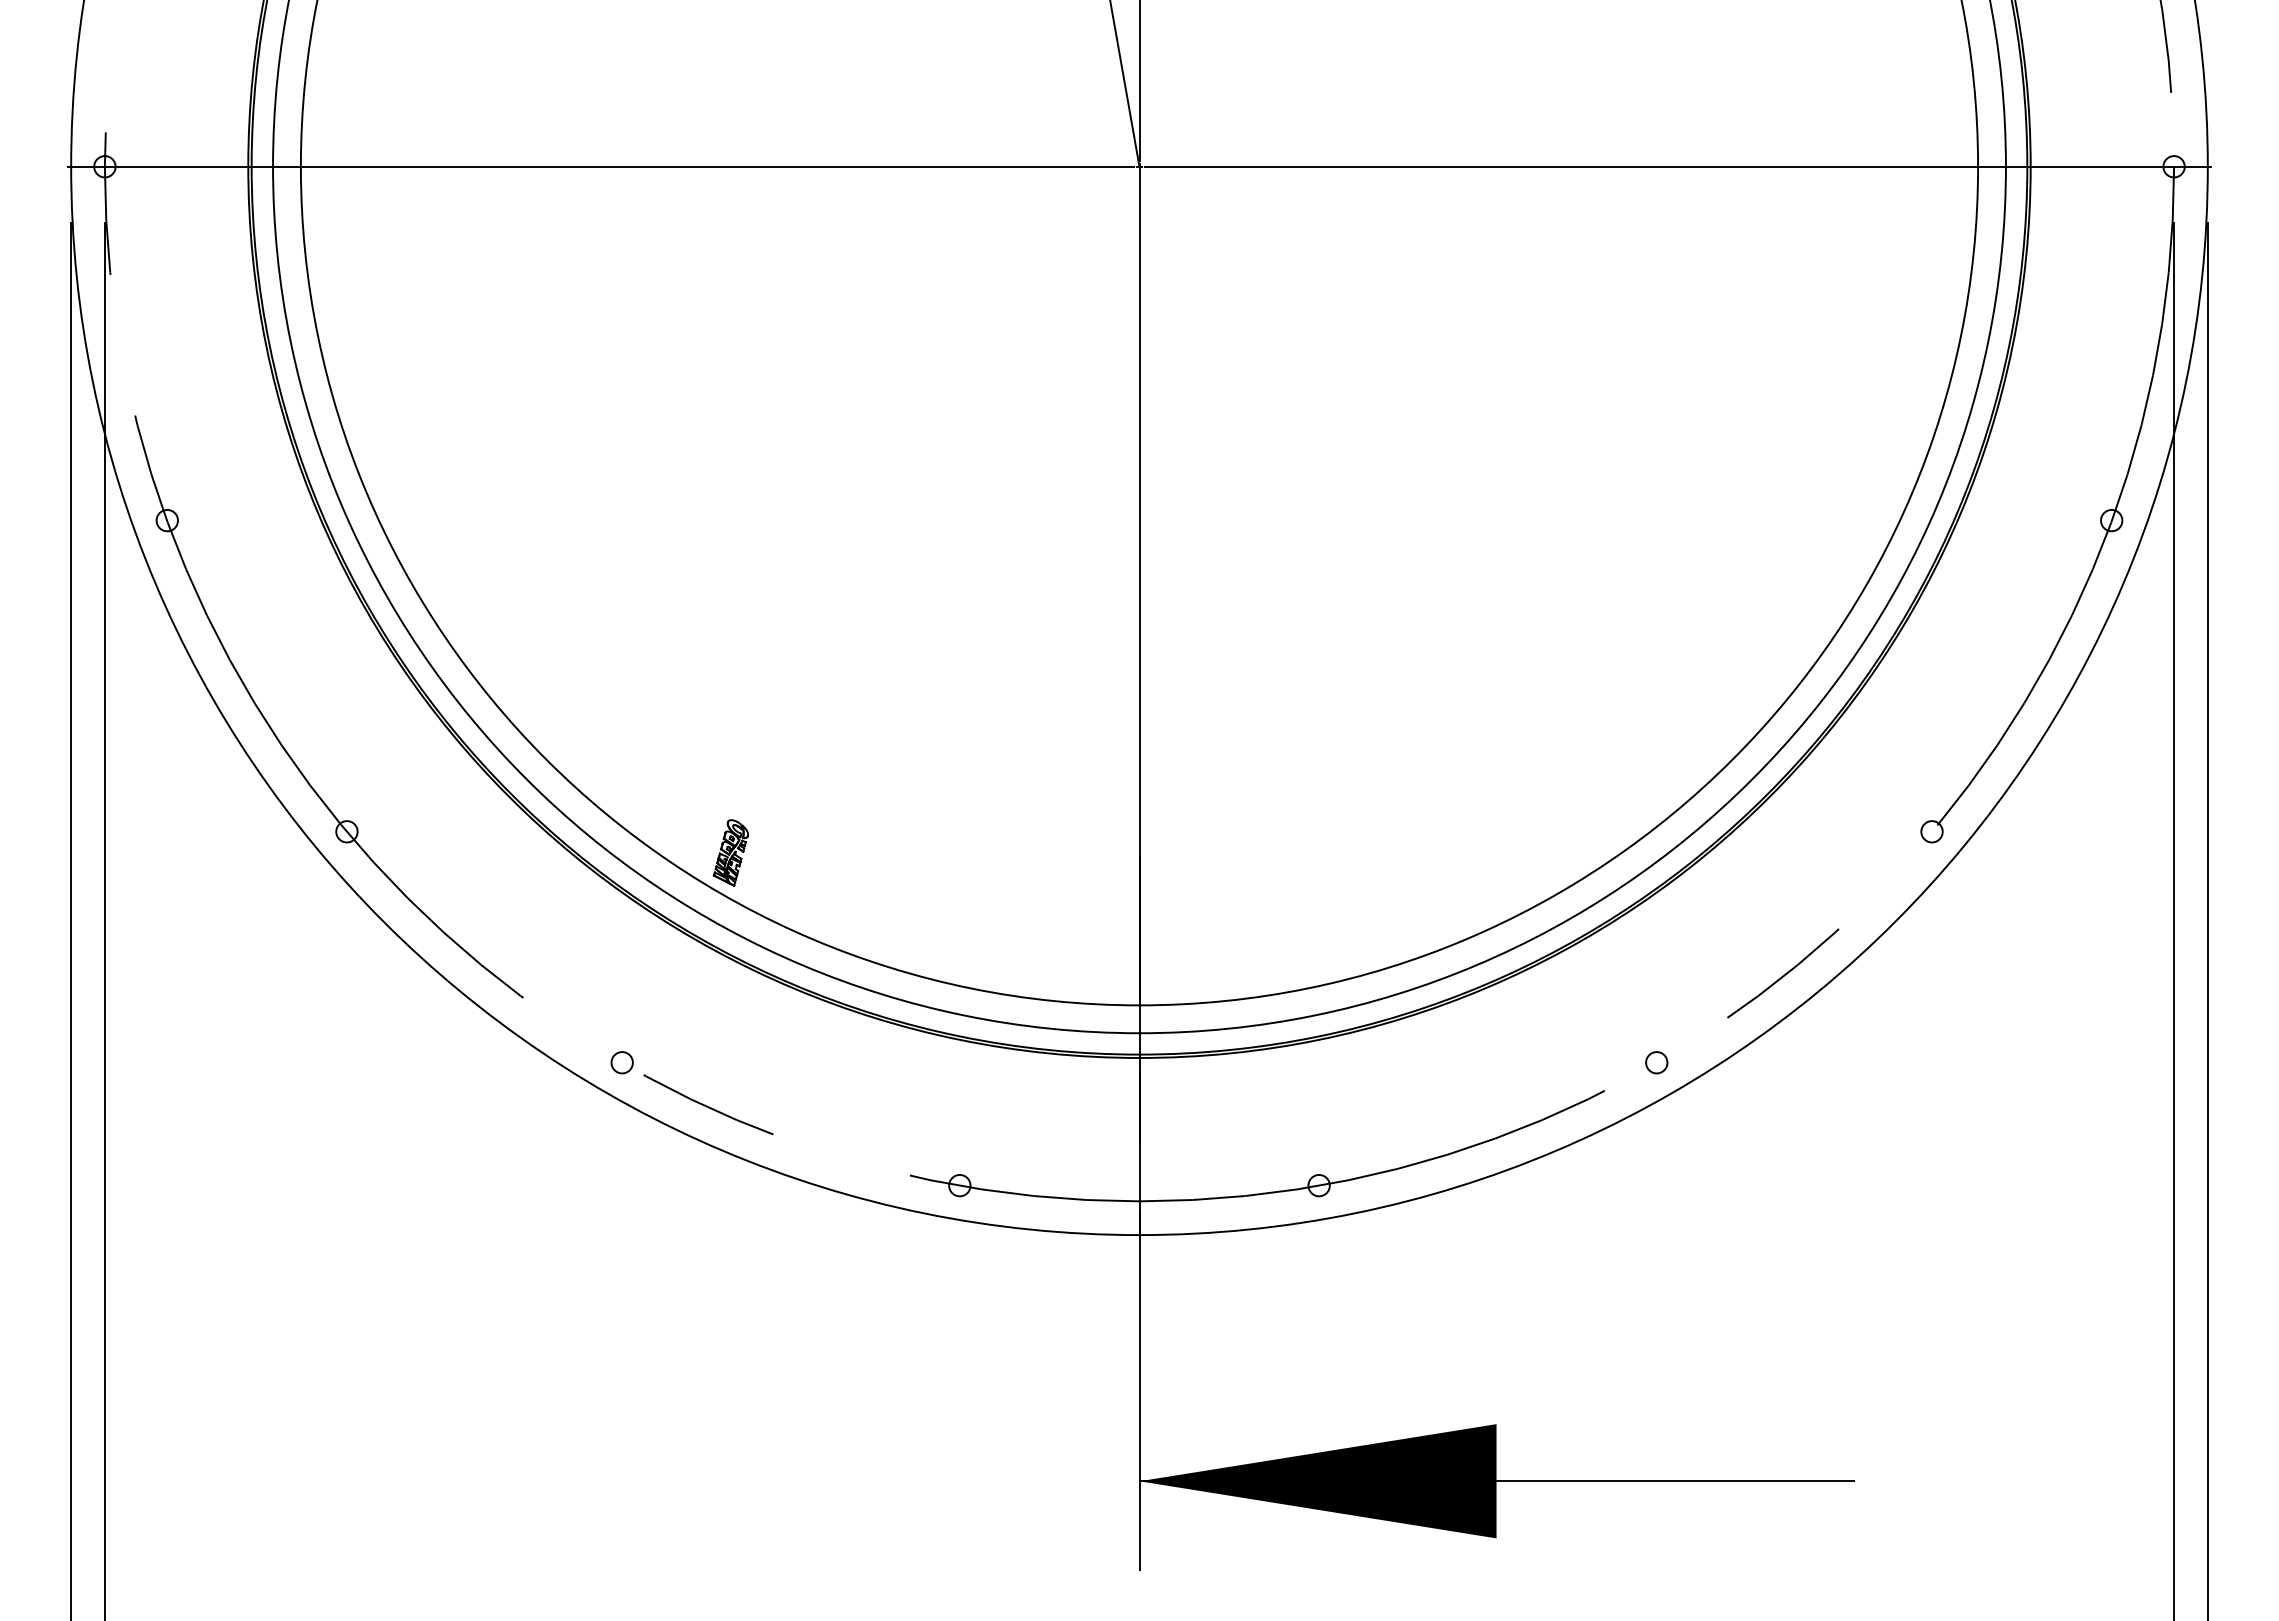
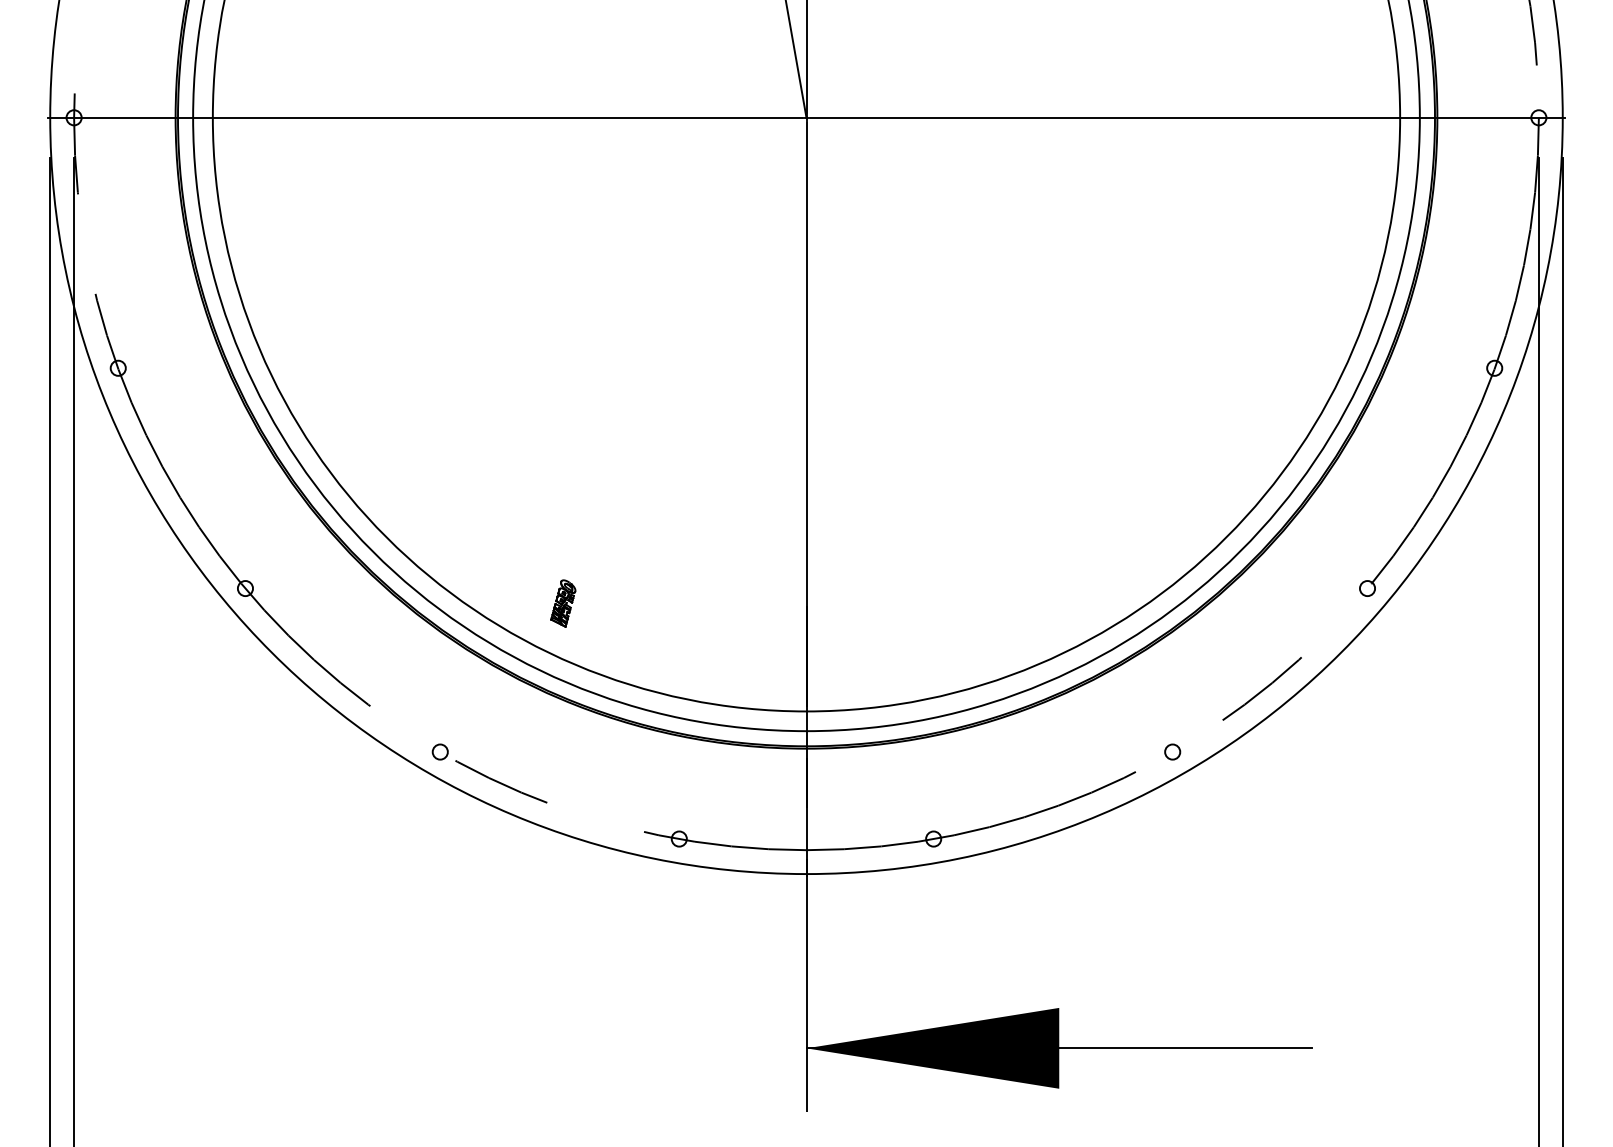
part: (730, 852) -> (562, 603), moved

